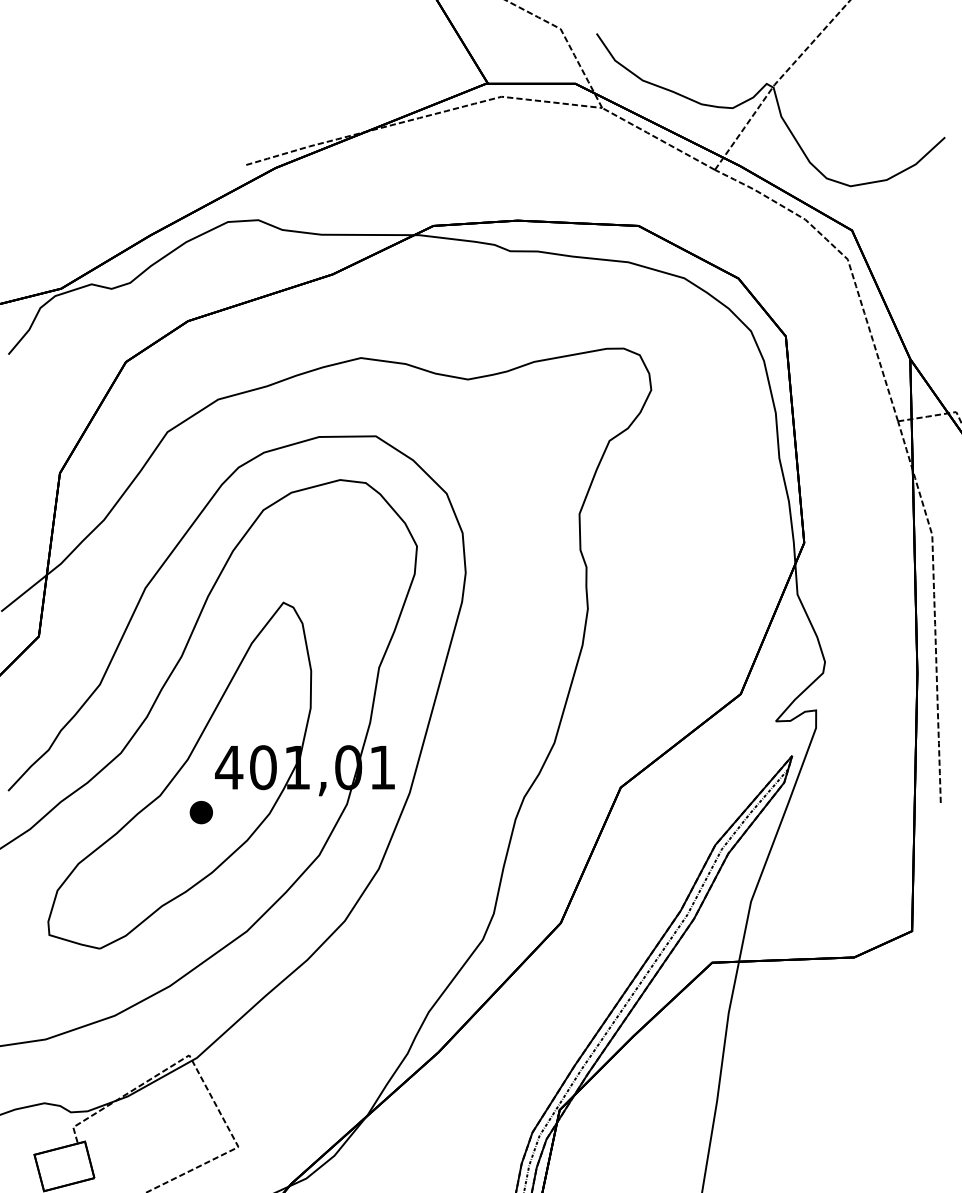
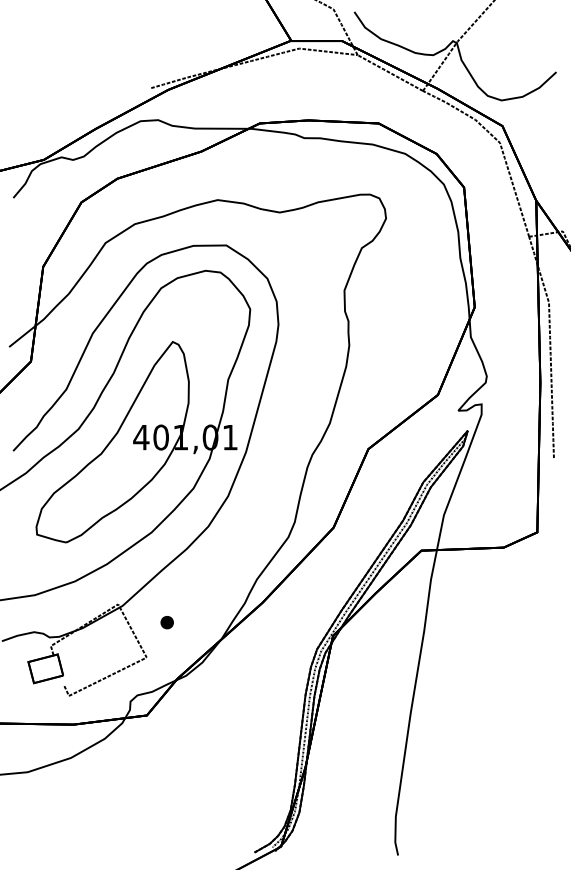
part: (200, 812) -> (166, 622), moved

